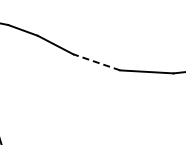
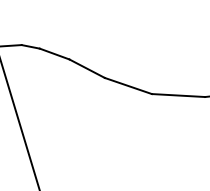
line: (96, 62) -> (128, 86), dashed -> solid

